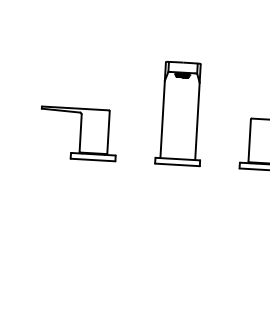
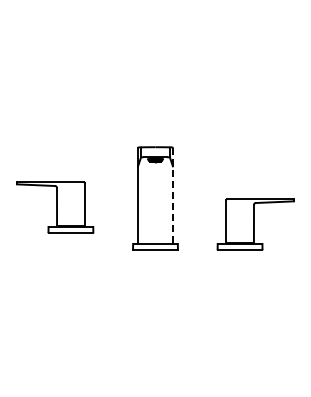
line: (197, 111) -> (172, 195), solid -> dashed
part: (79, 134) -> (55, 207), moved

